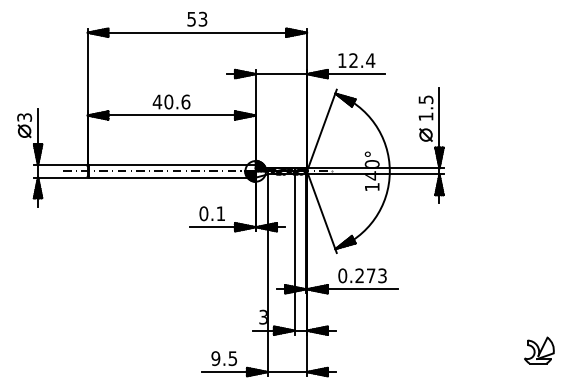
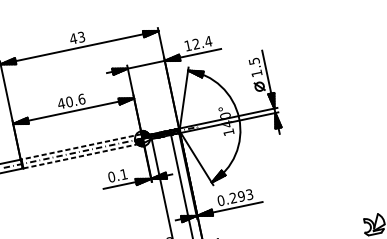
text: (191, 19) -> (73, 39), 53 -> 43
line: (171, 165) -> (81, 147), solid -> dashed
line: (172, 177) -> (83, 155), solid -> dashed
text: (370, 275) -> (241, 196), 0.273 -> 0.293

